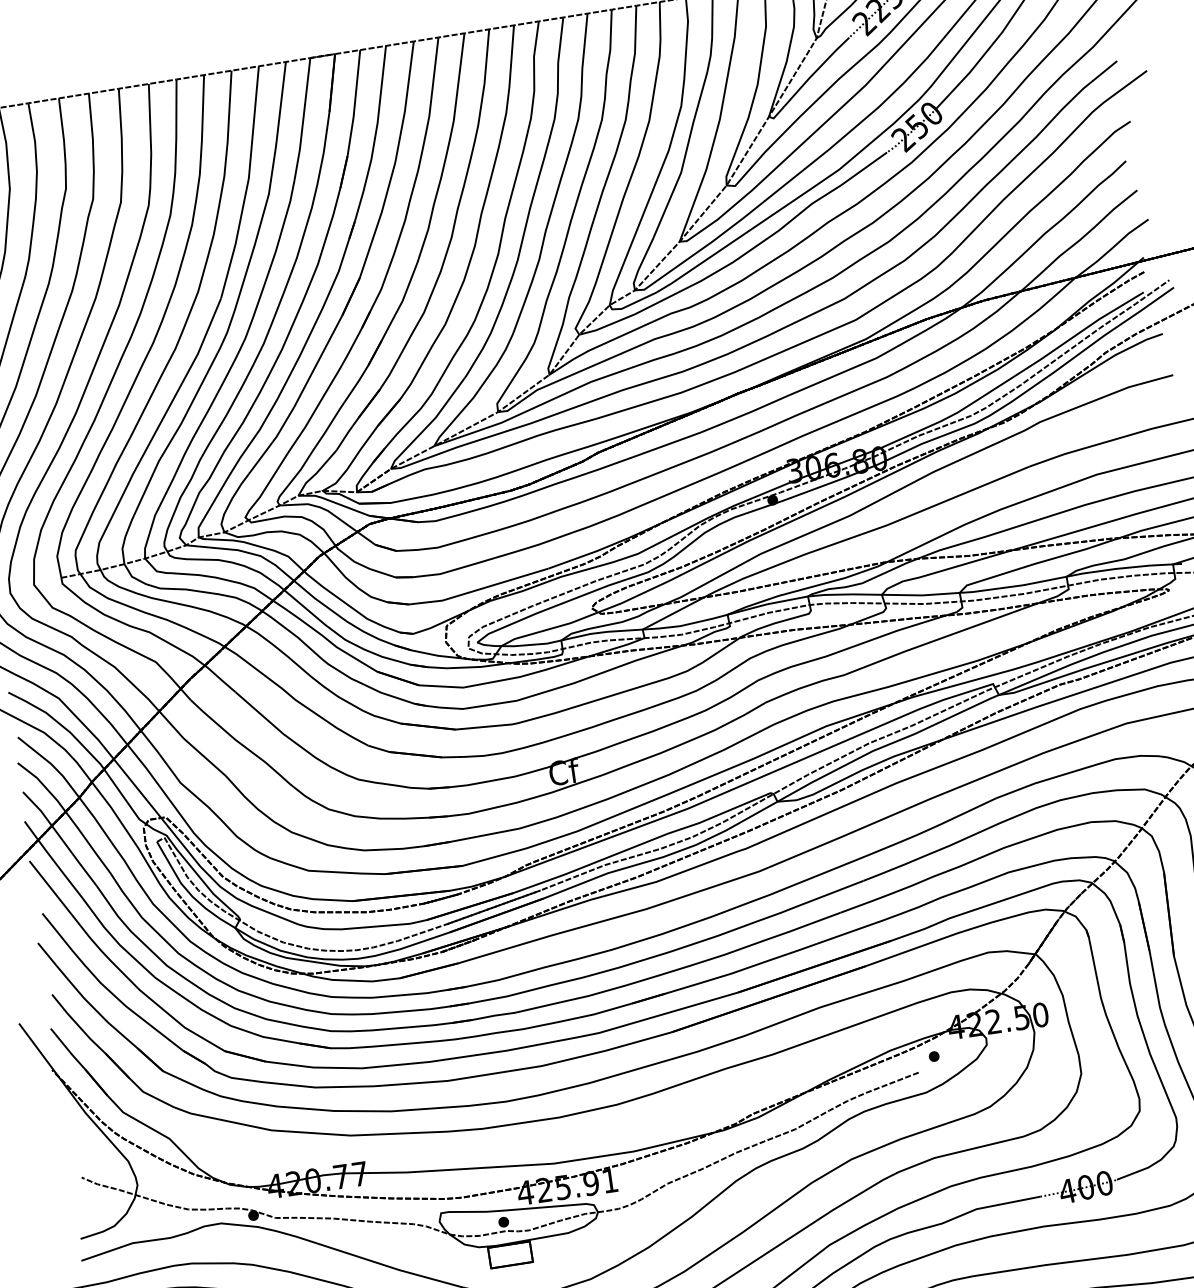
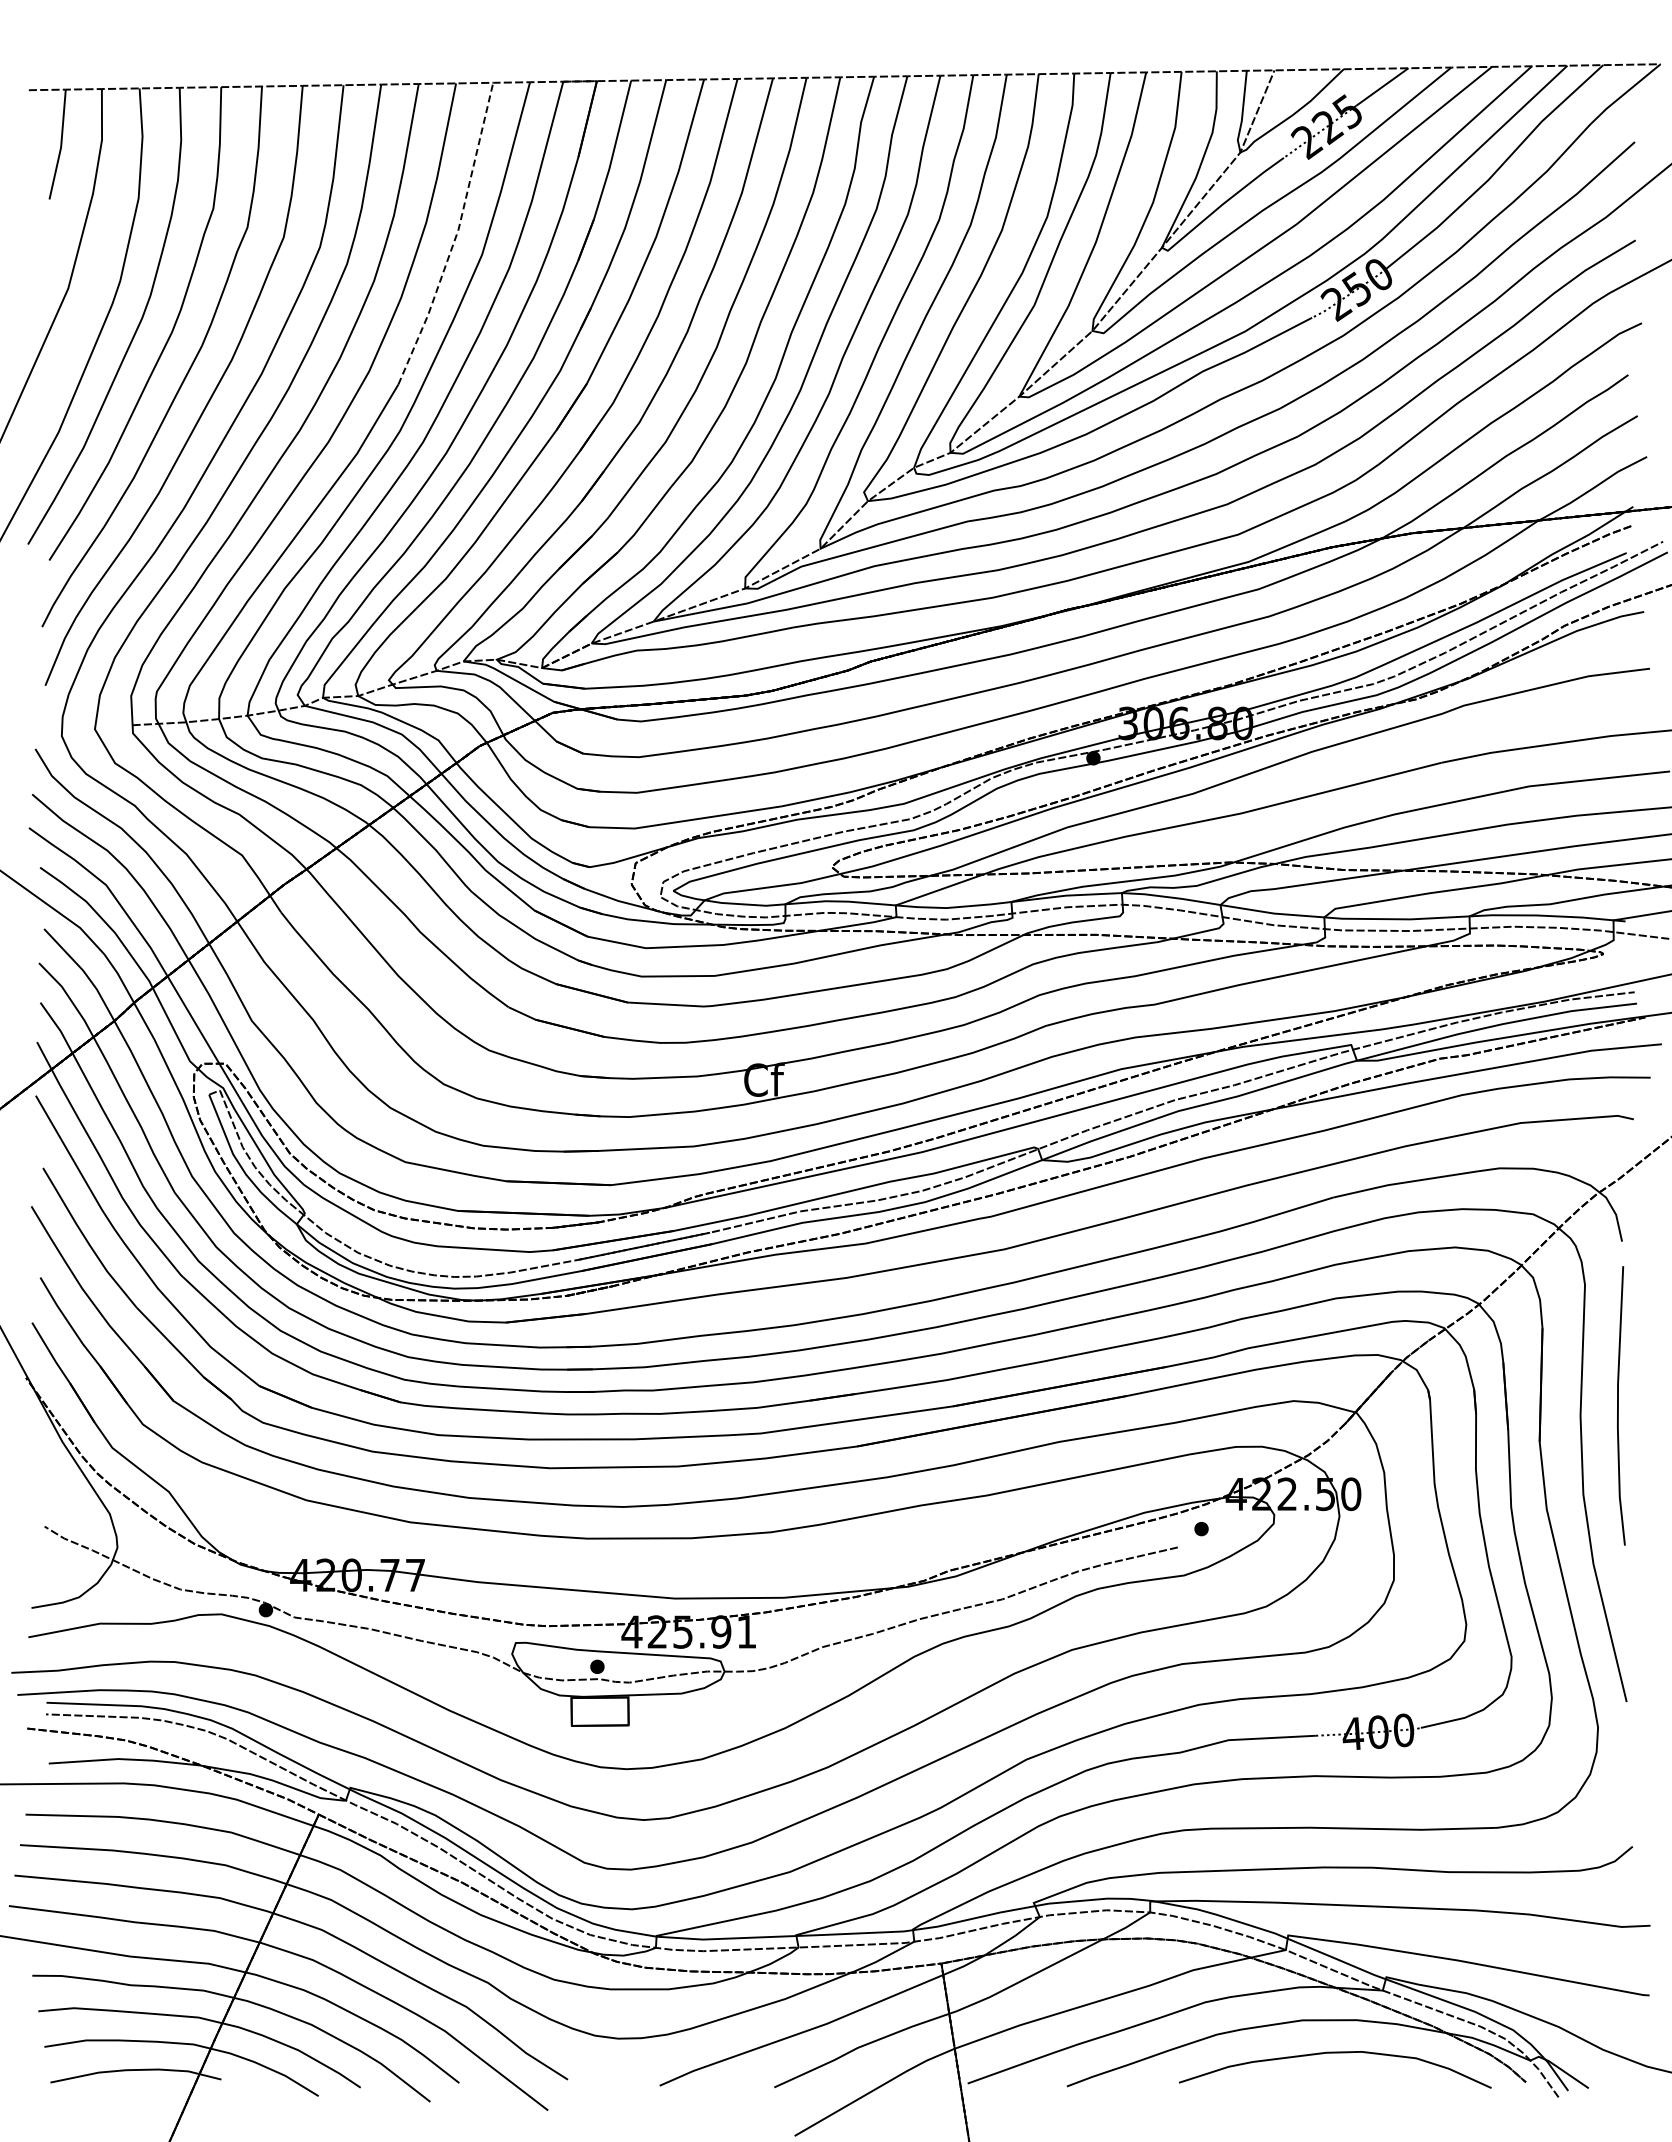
line: (248, 183) -> (456, 236), solid -> dashed

